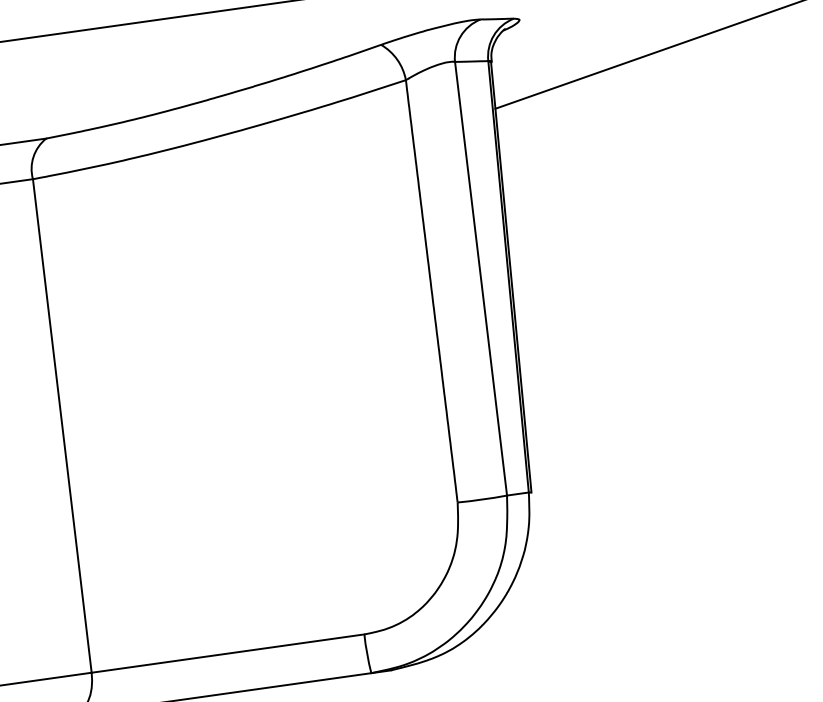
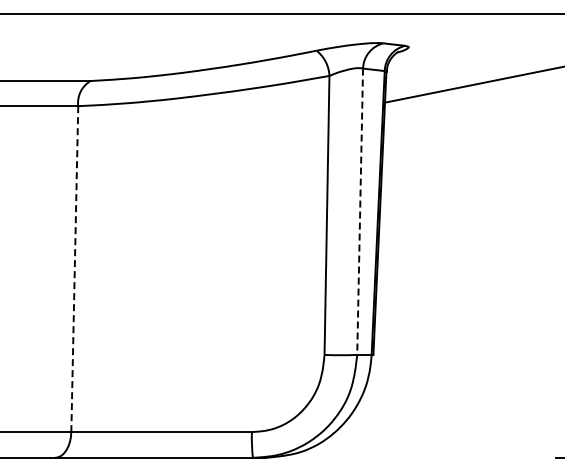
line: (481, 279) -> (360, 212), solid -> dashed
line: (61, 426) -> (74, 269), solid -> dashed

